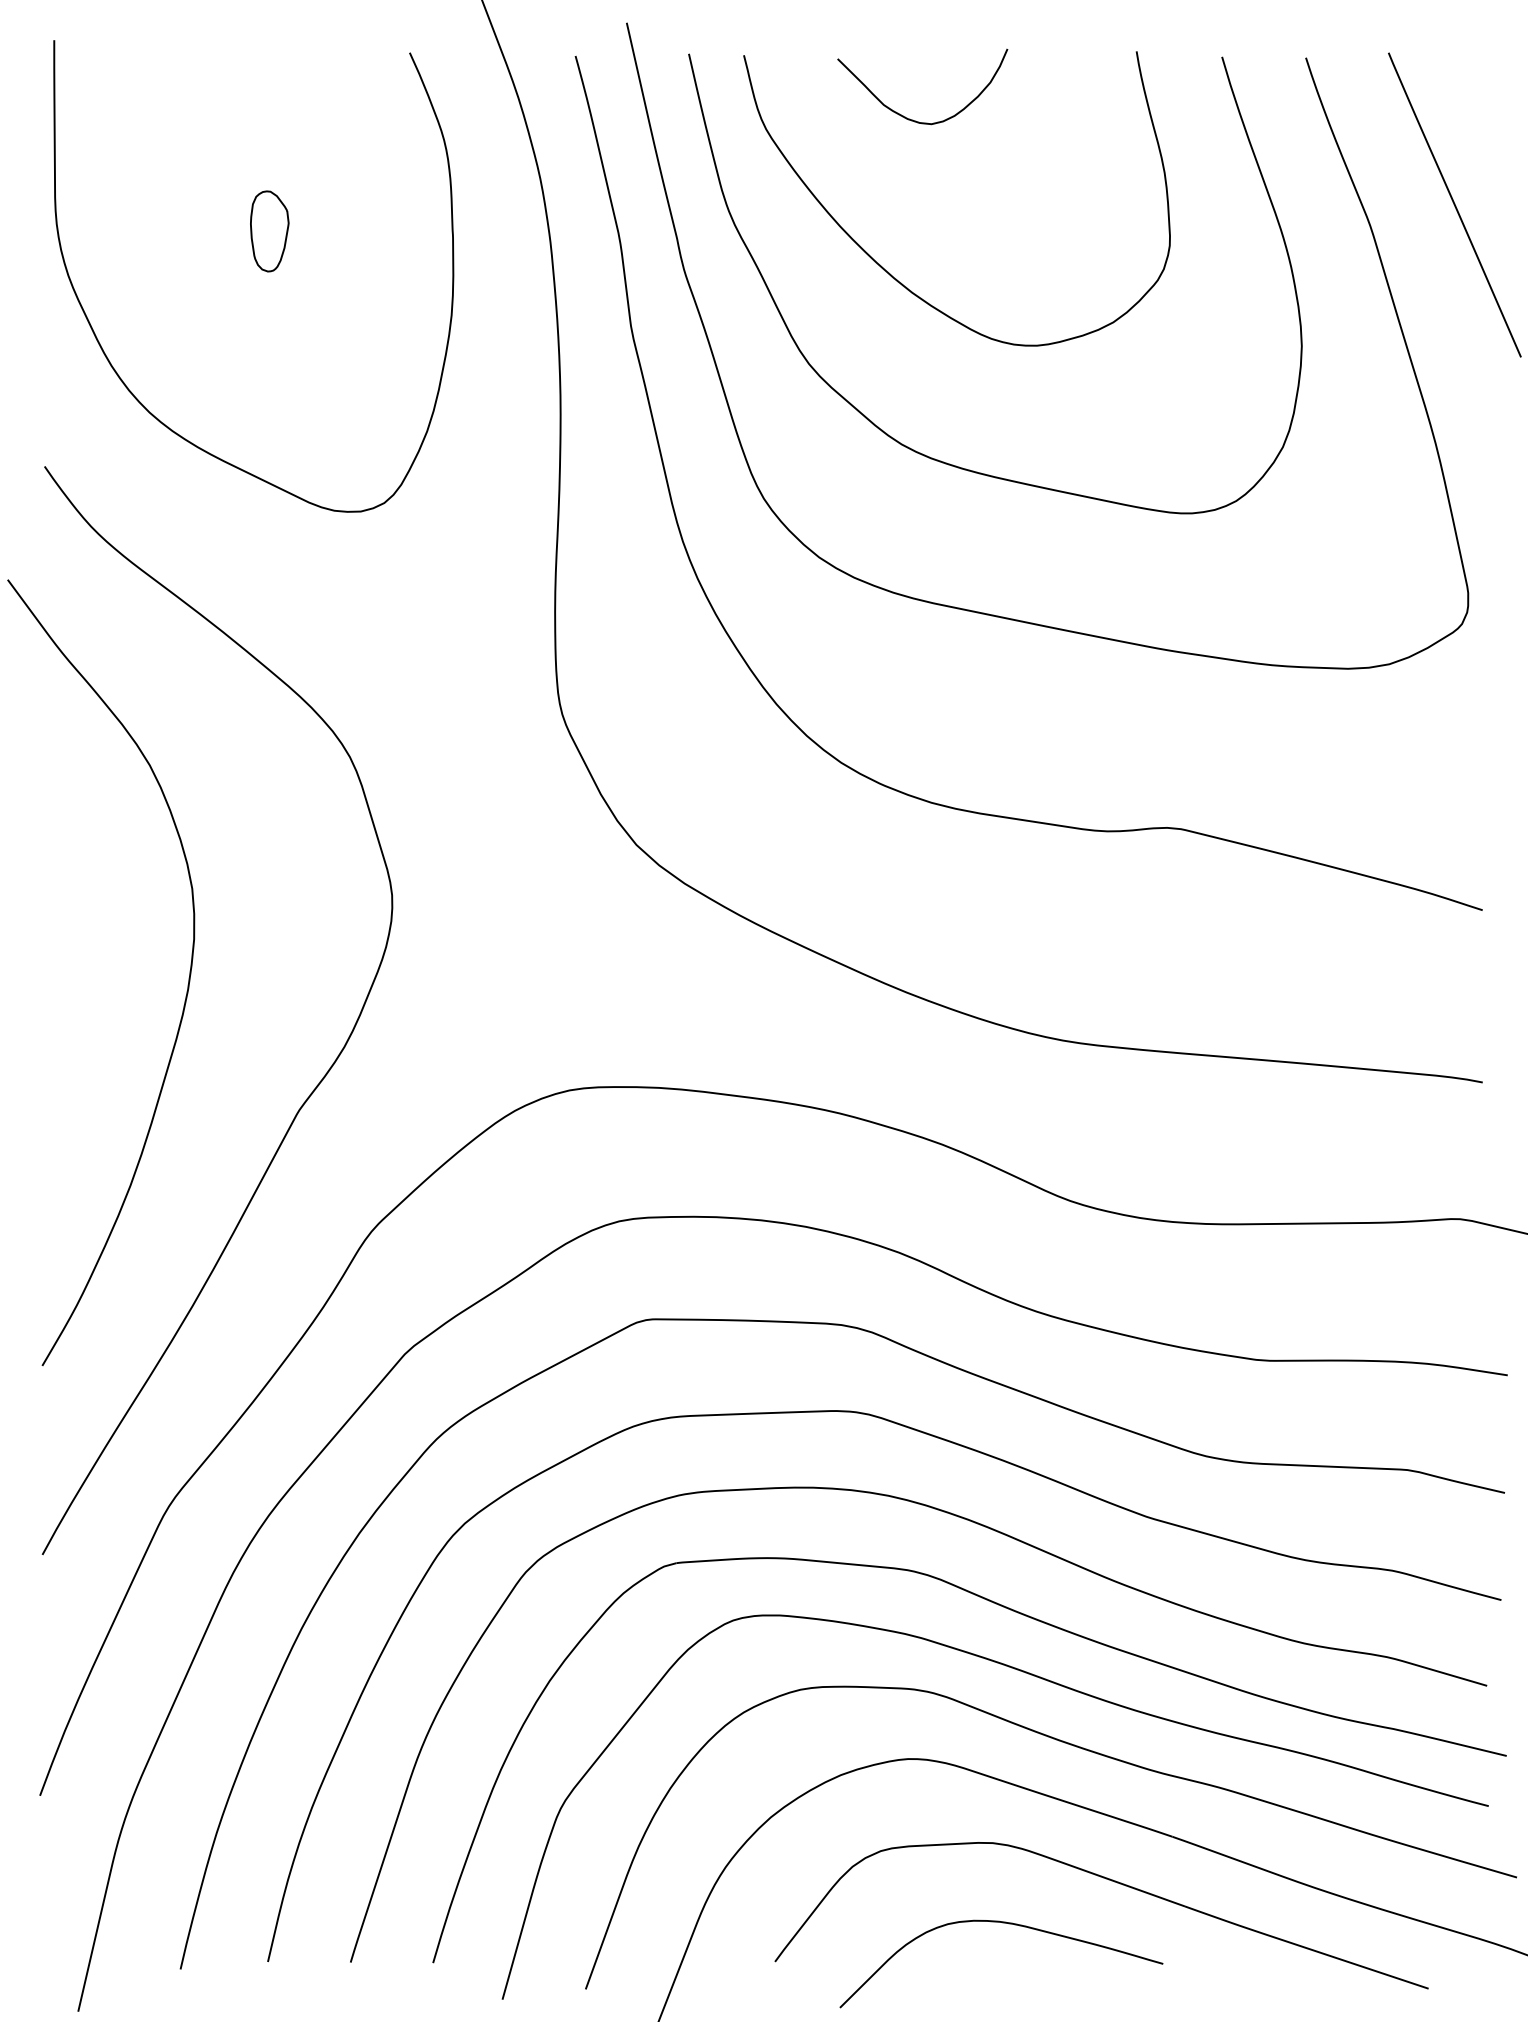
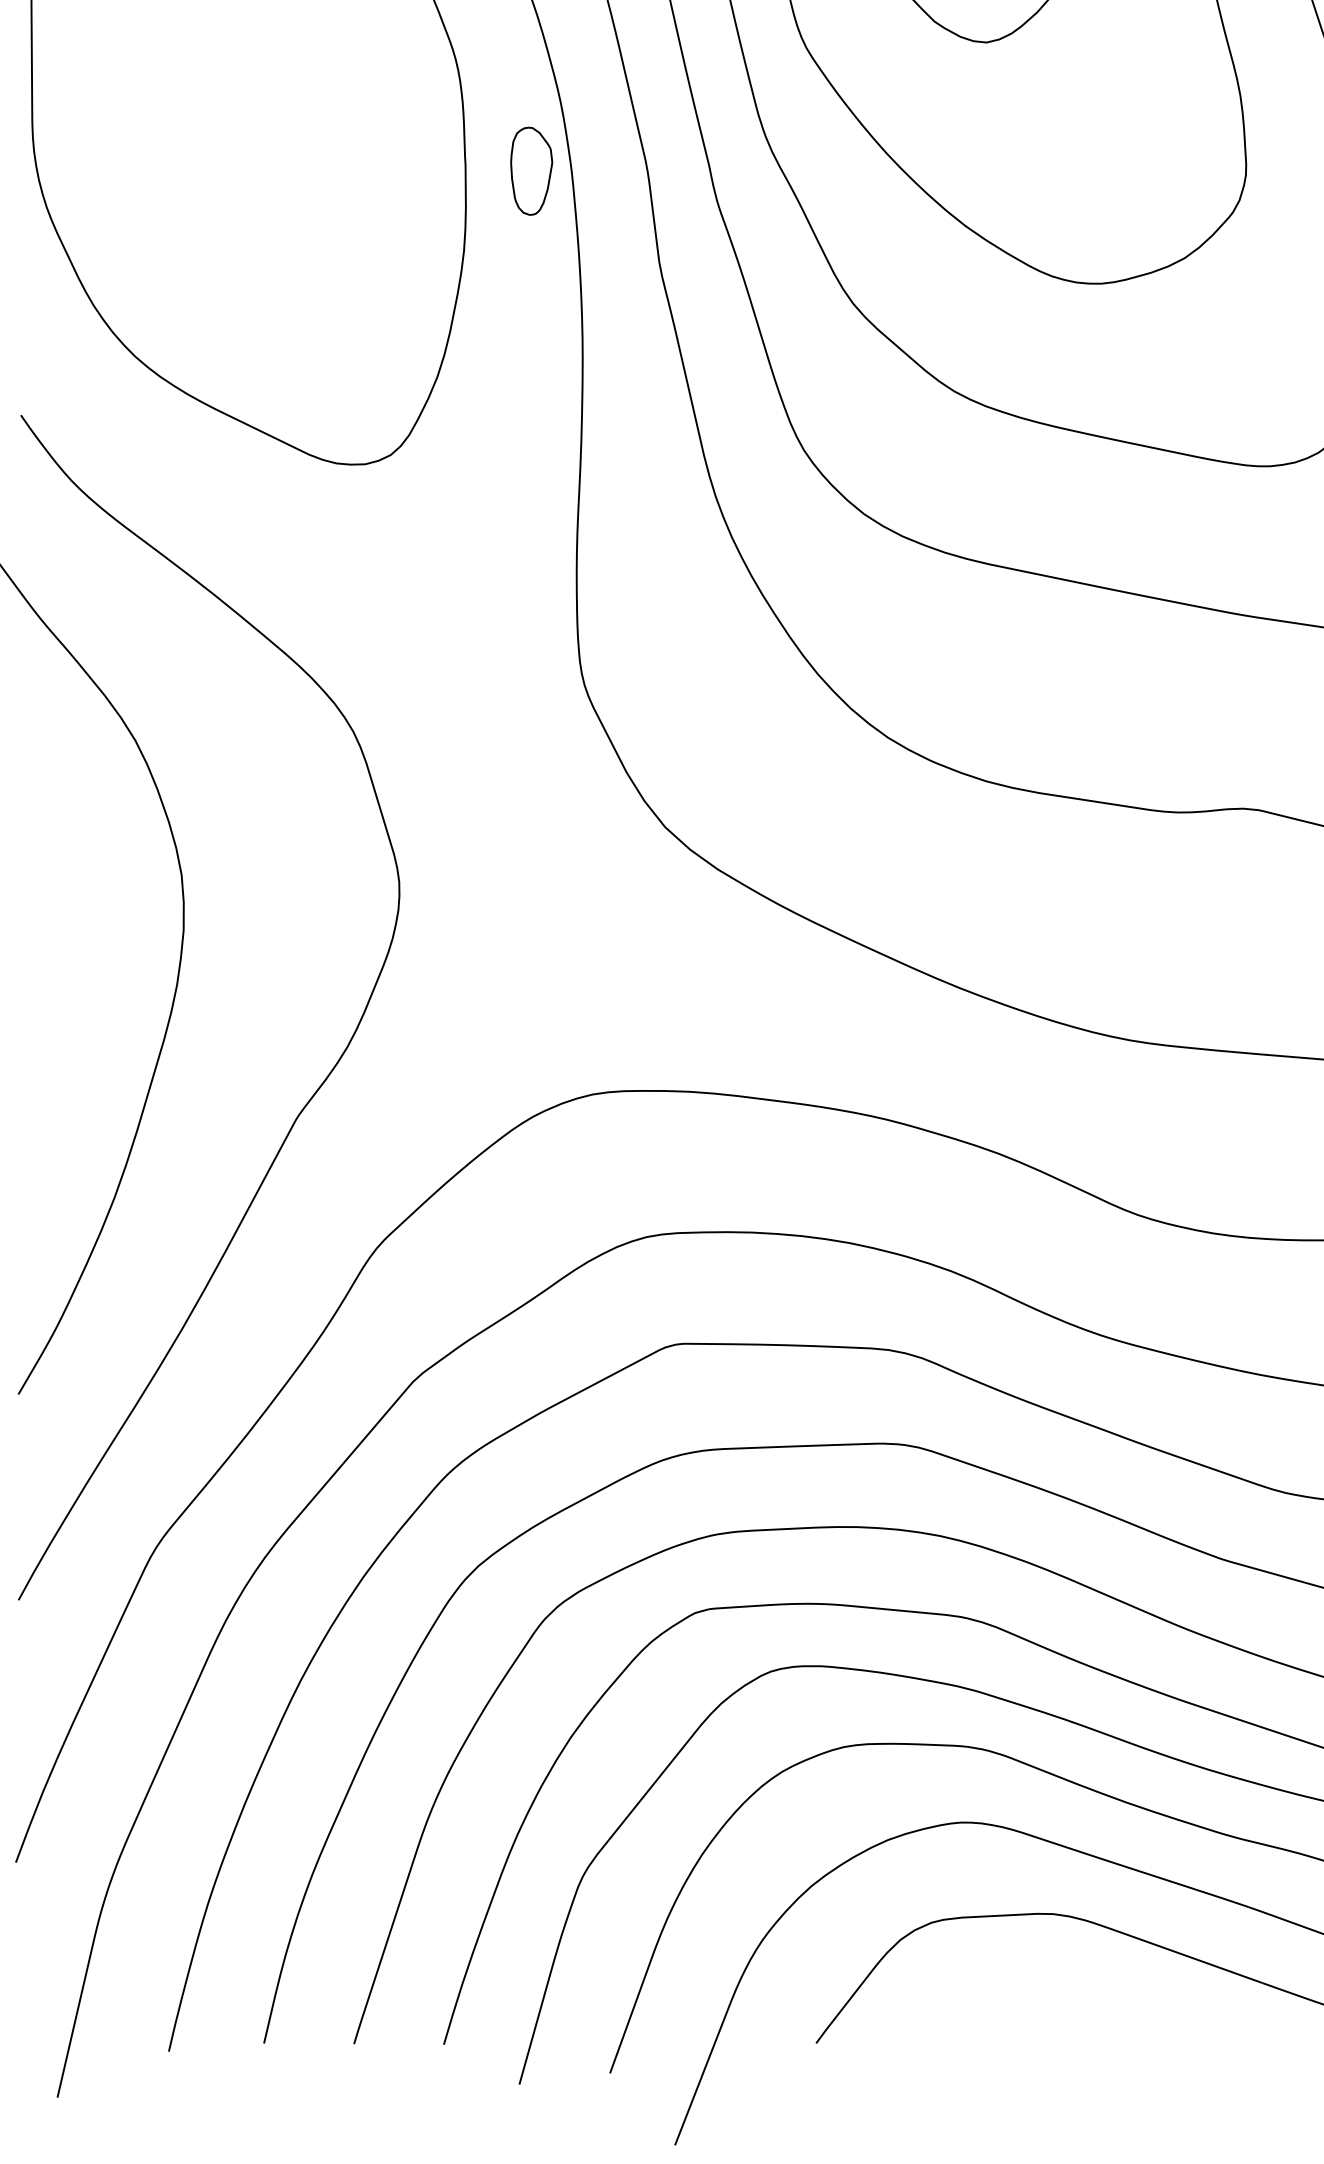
part: (269, 231) -> (531, 171), moved
curve: (1009, 1924) -> (1071, 2002), removed

